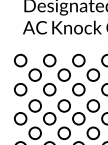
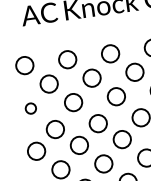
circle: (20, 89) -> (30, 108), size x0.6

